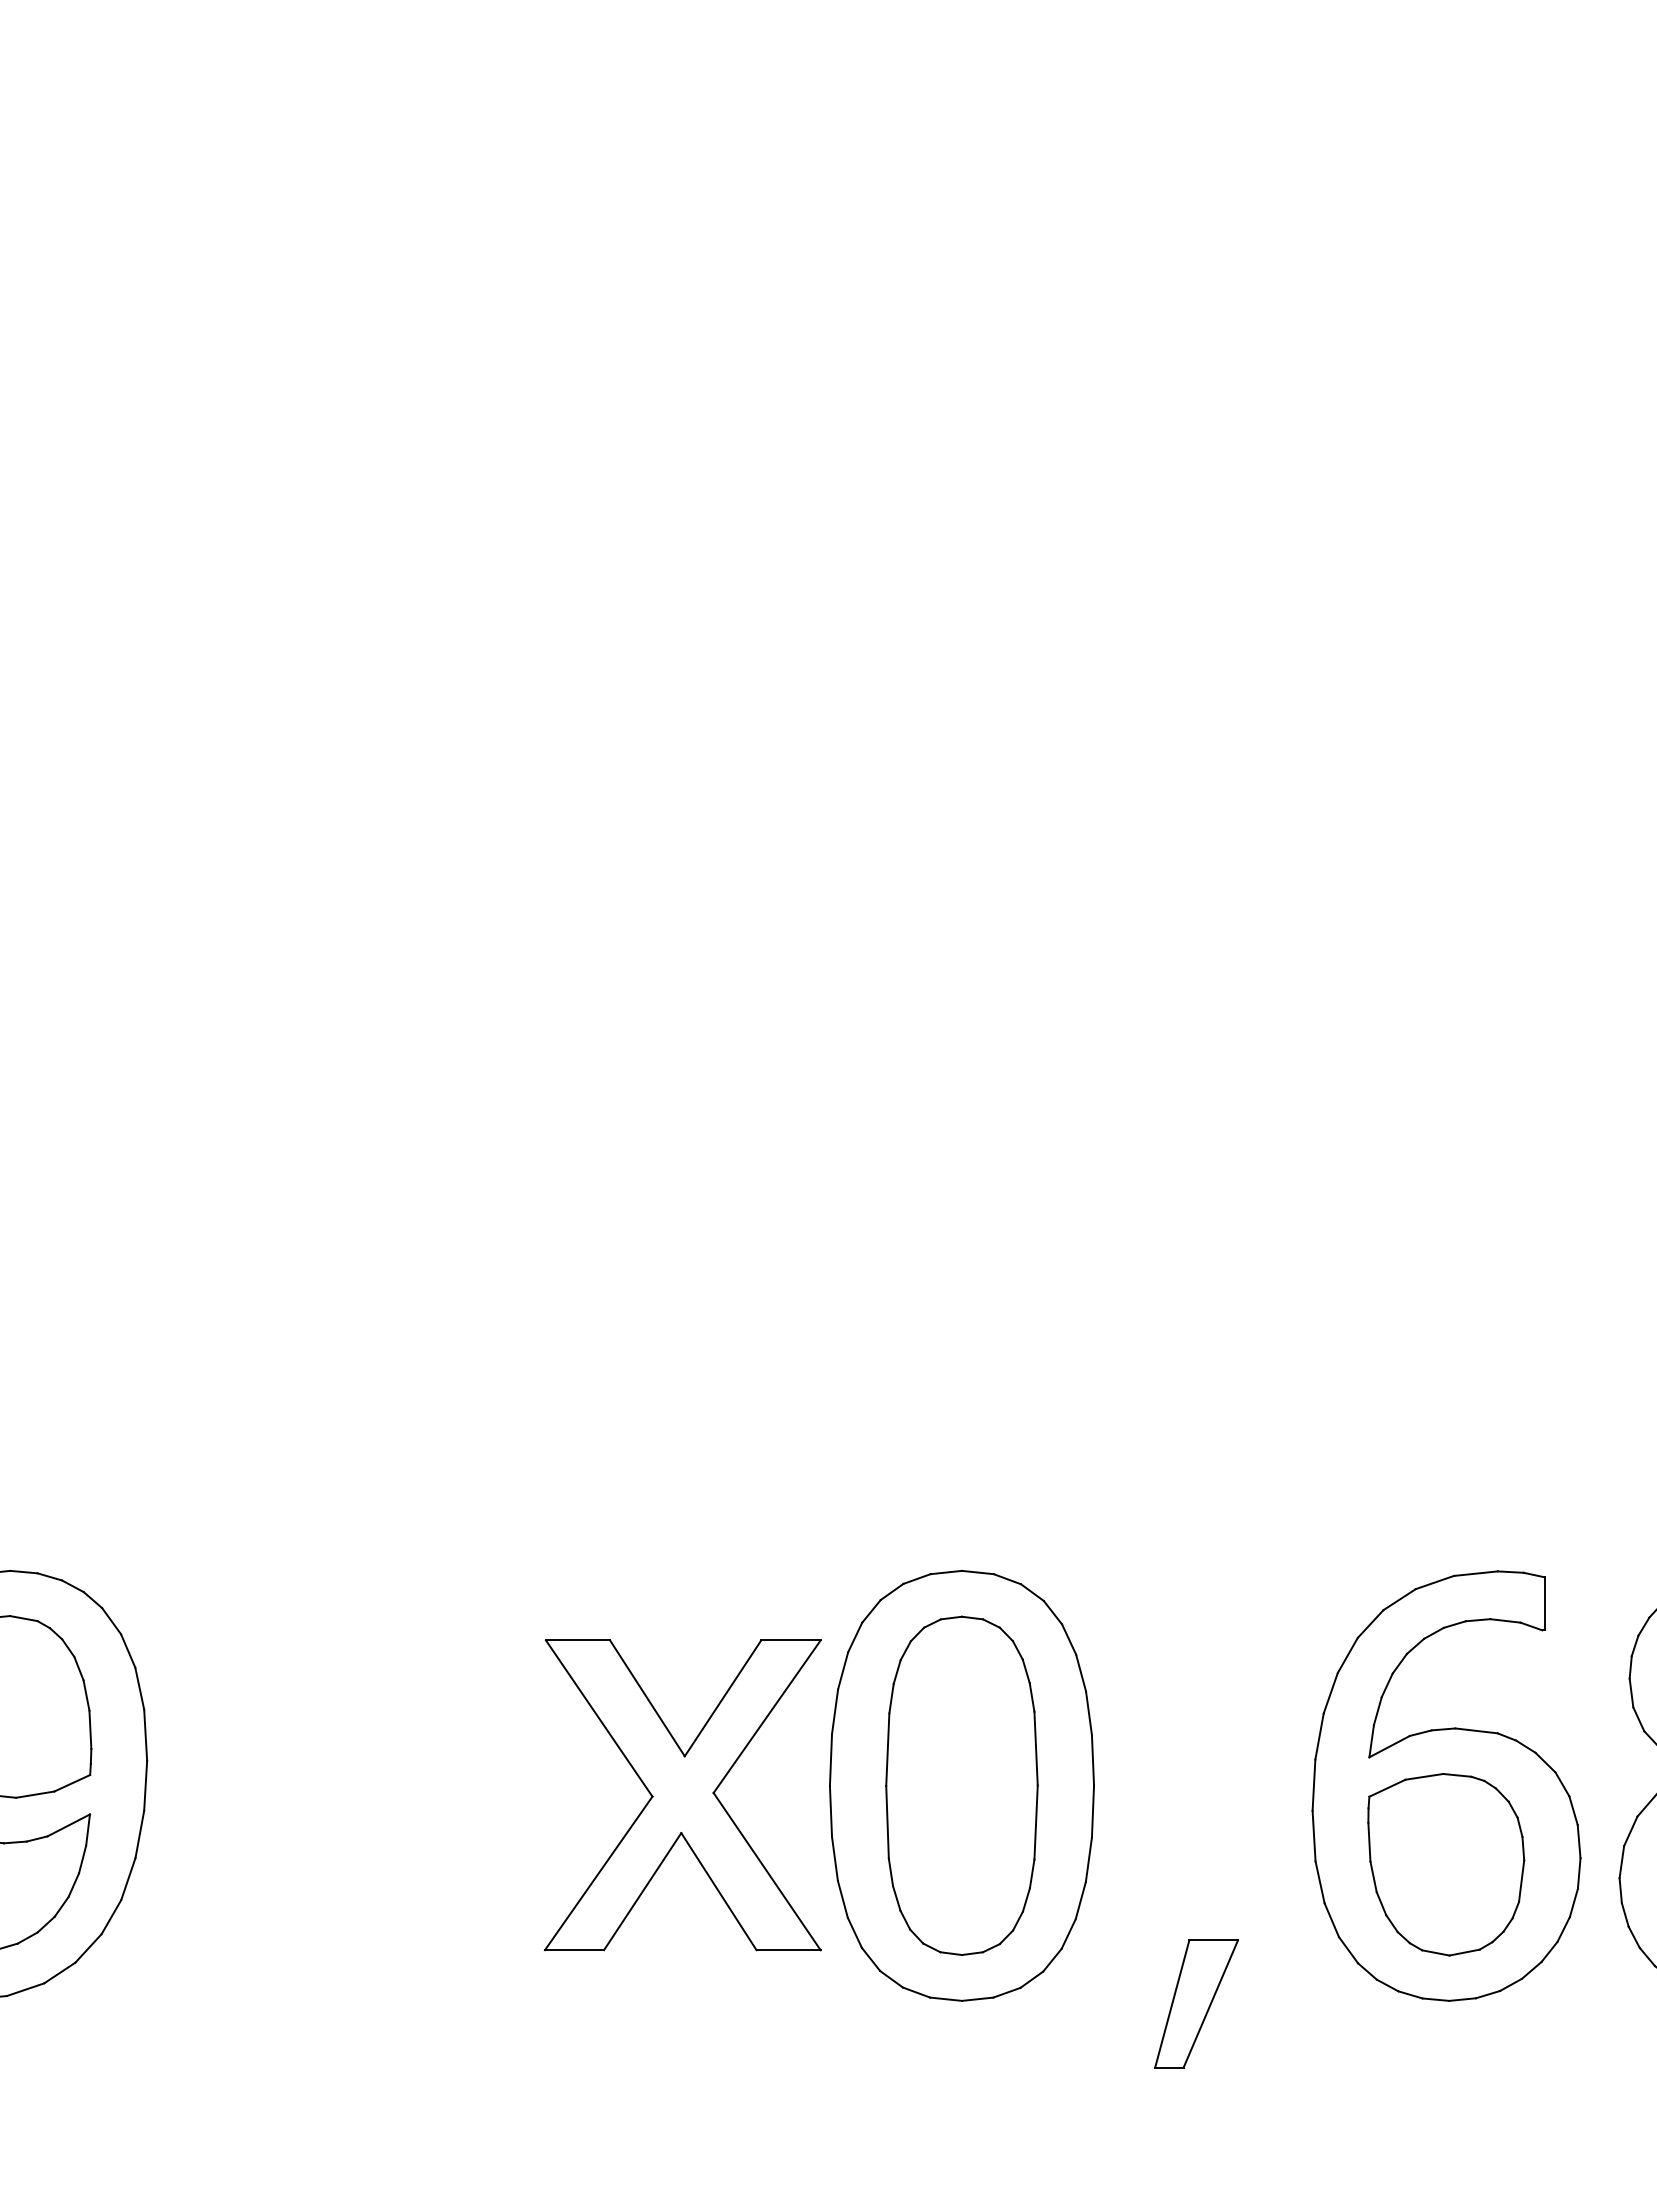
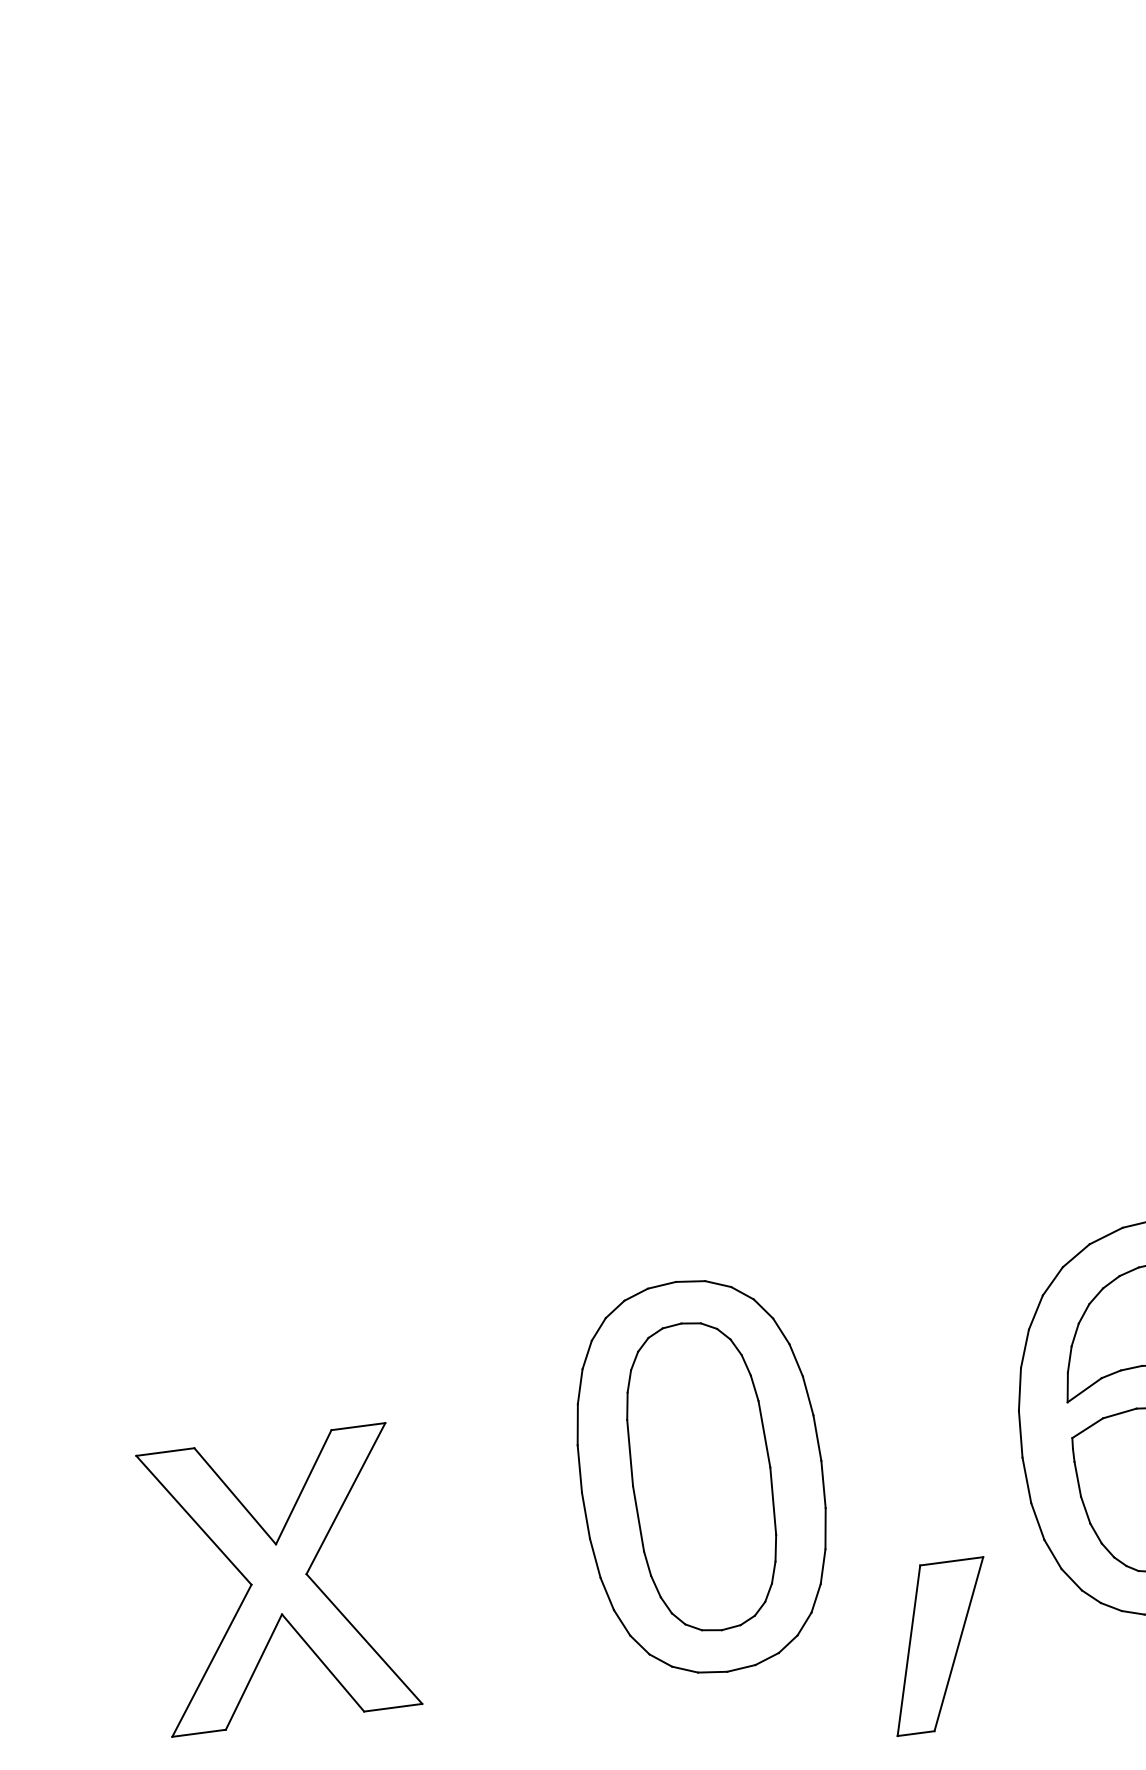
part: (682, 1795) -> (278, 1580), moved
part: (1196, 2003) -> (940, 1646), size x1.43

